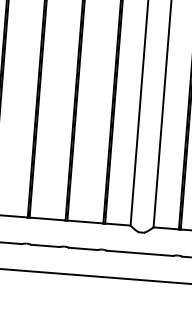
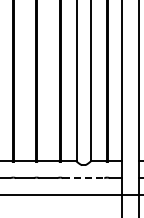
line: (139, 253) -> (83, 178), solid -> dashed

